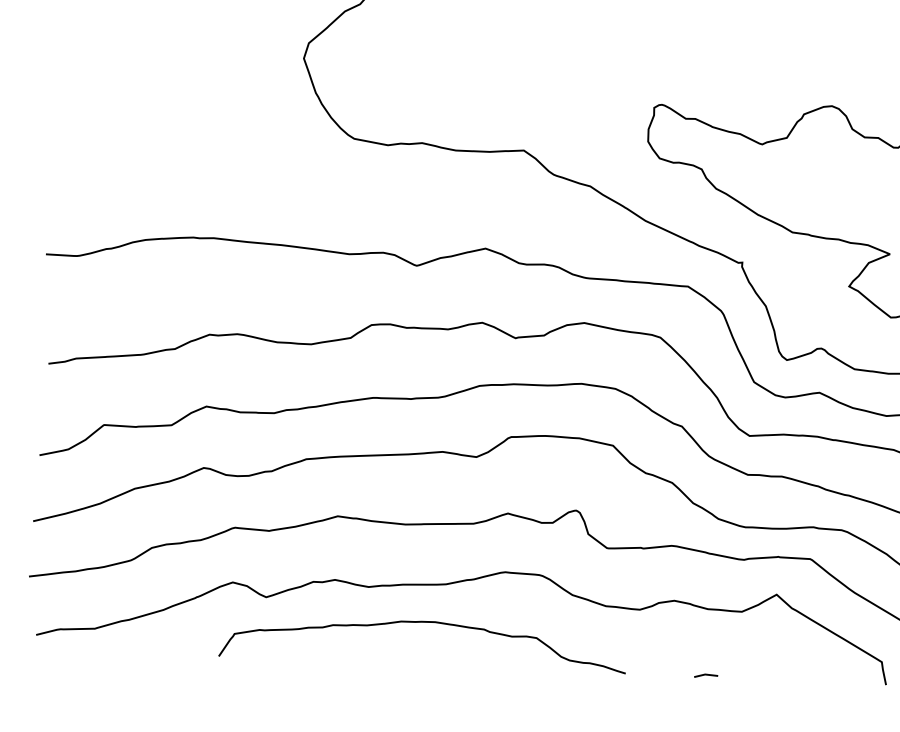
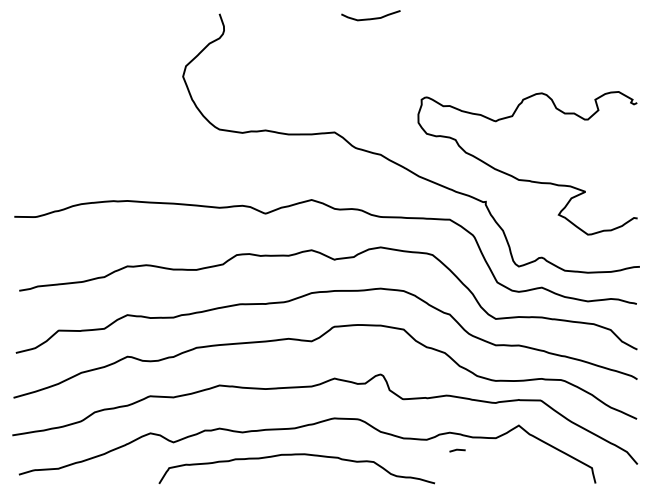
curve: (423, 623) -> (296, 455), moved
line: (706, 675) -> (457, 450), moved

